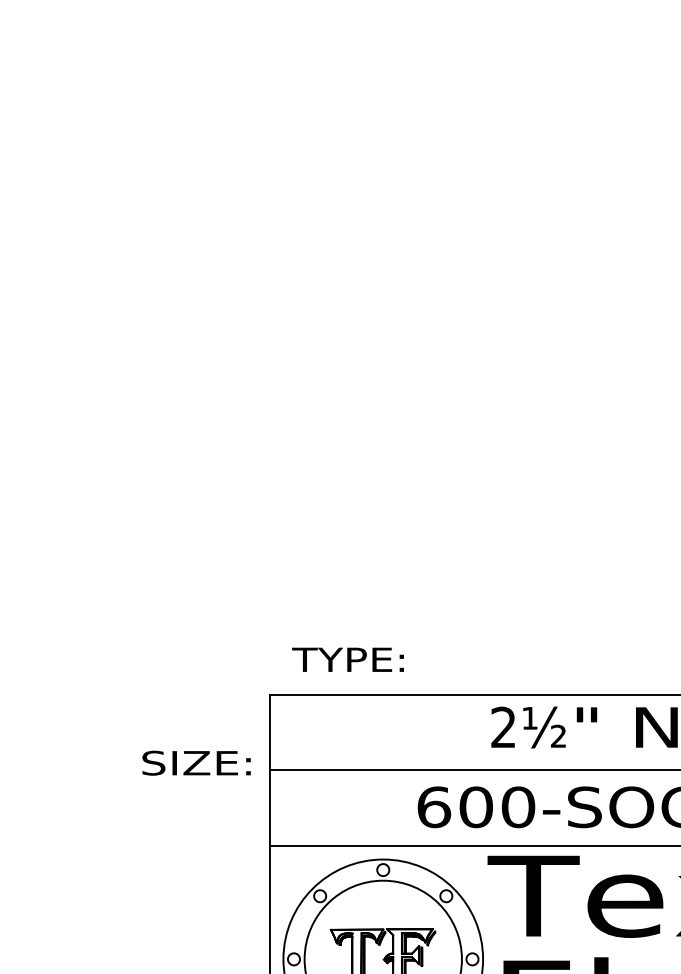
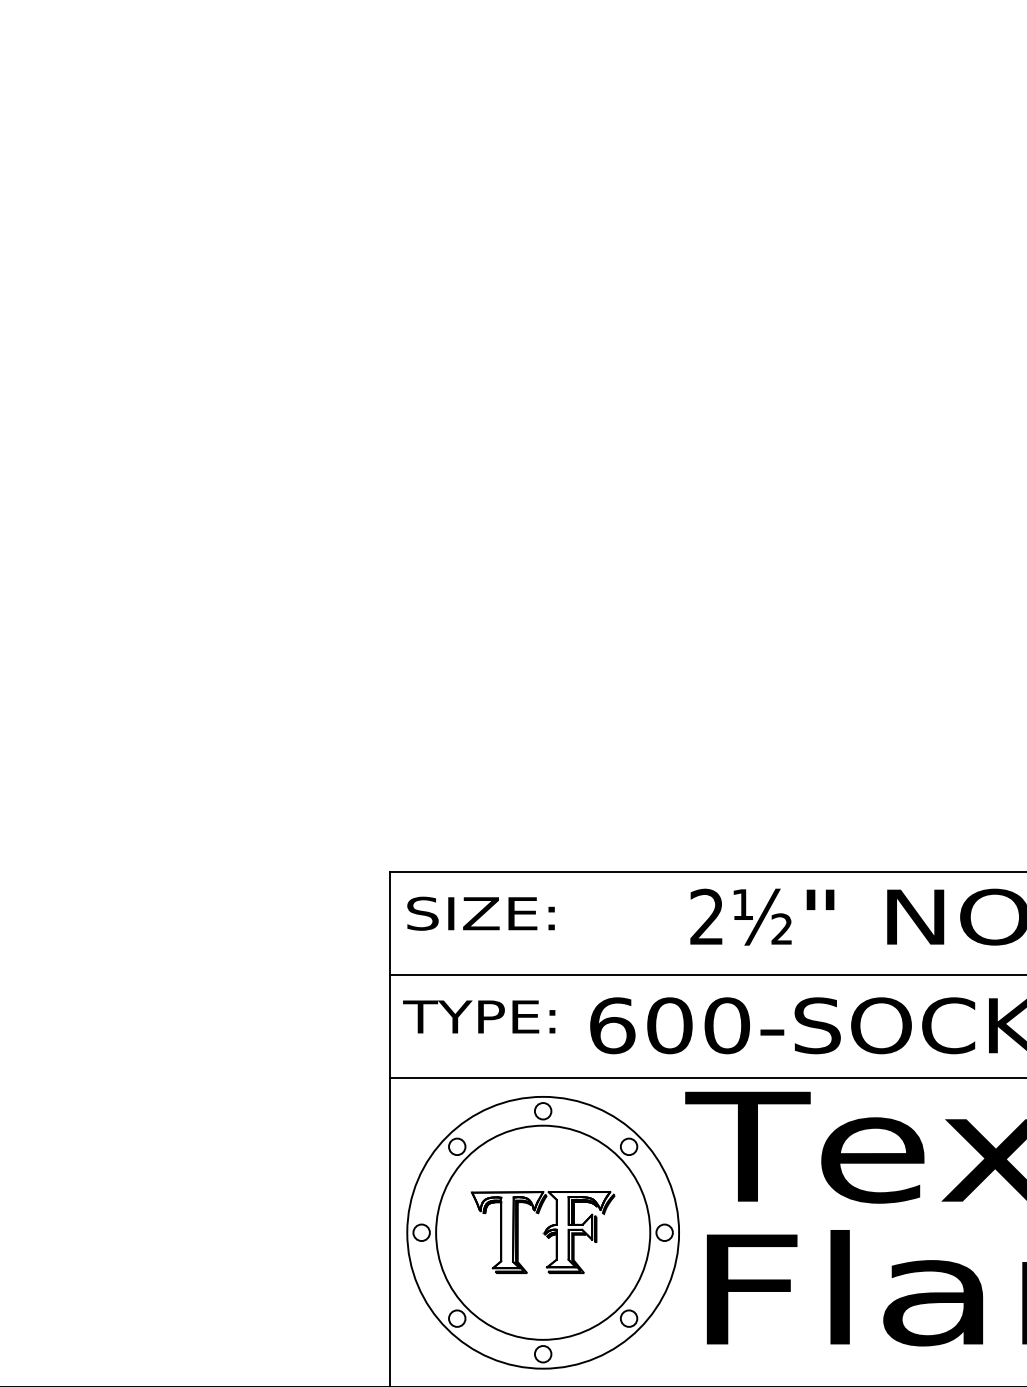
text: (348, 659) -> (479, 1016), moved
text: (196, 763) -> (480, 913), moved

